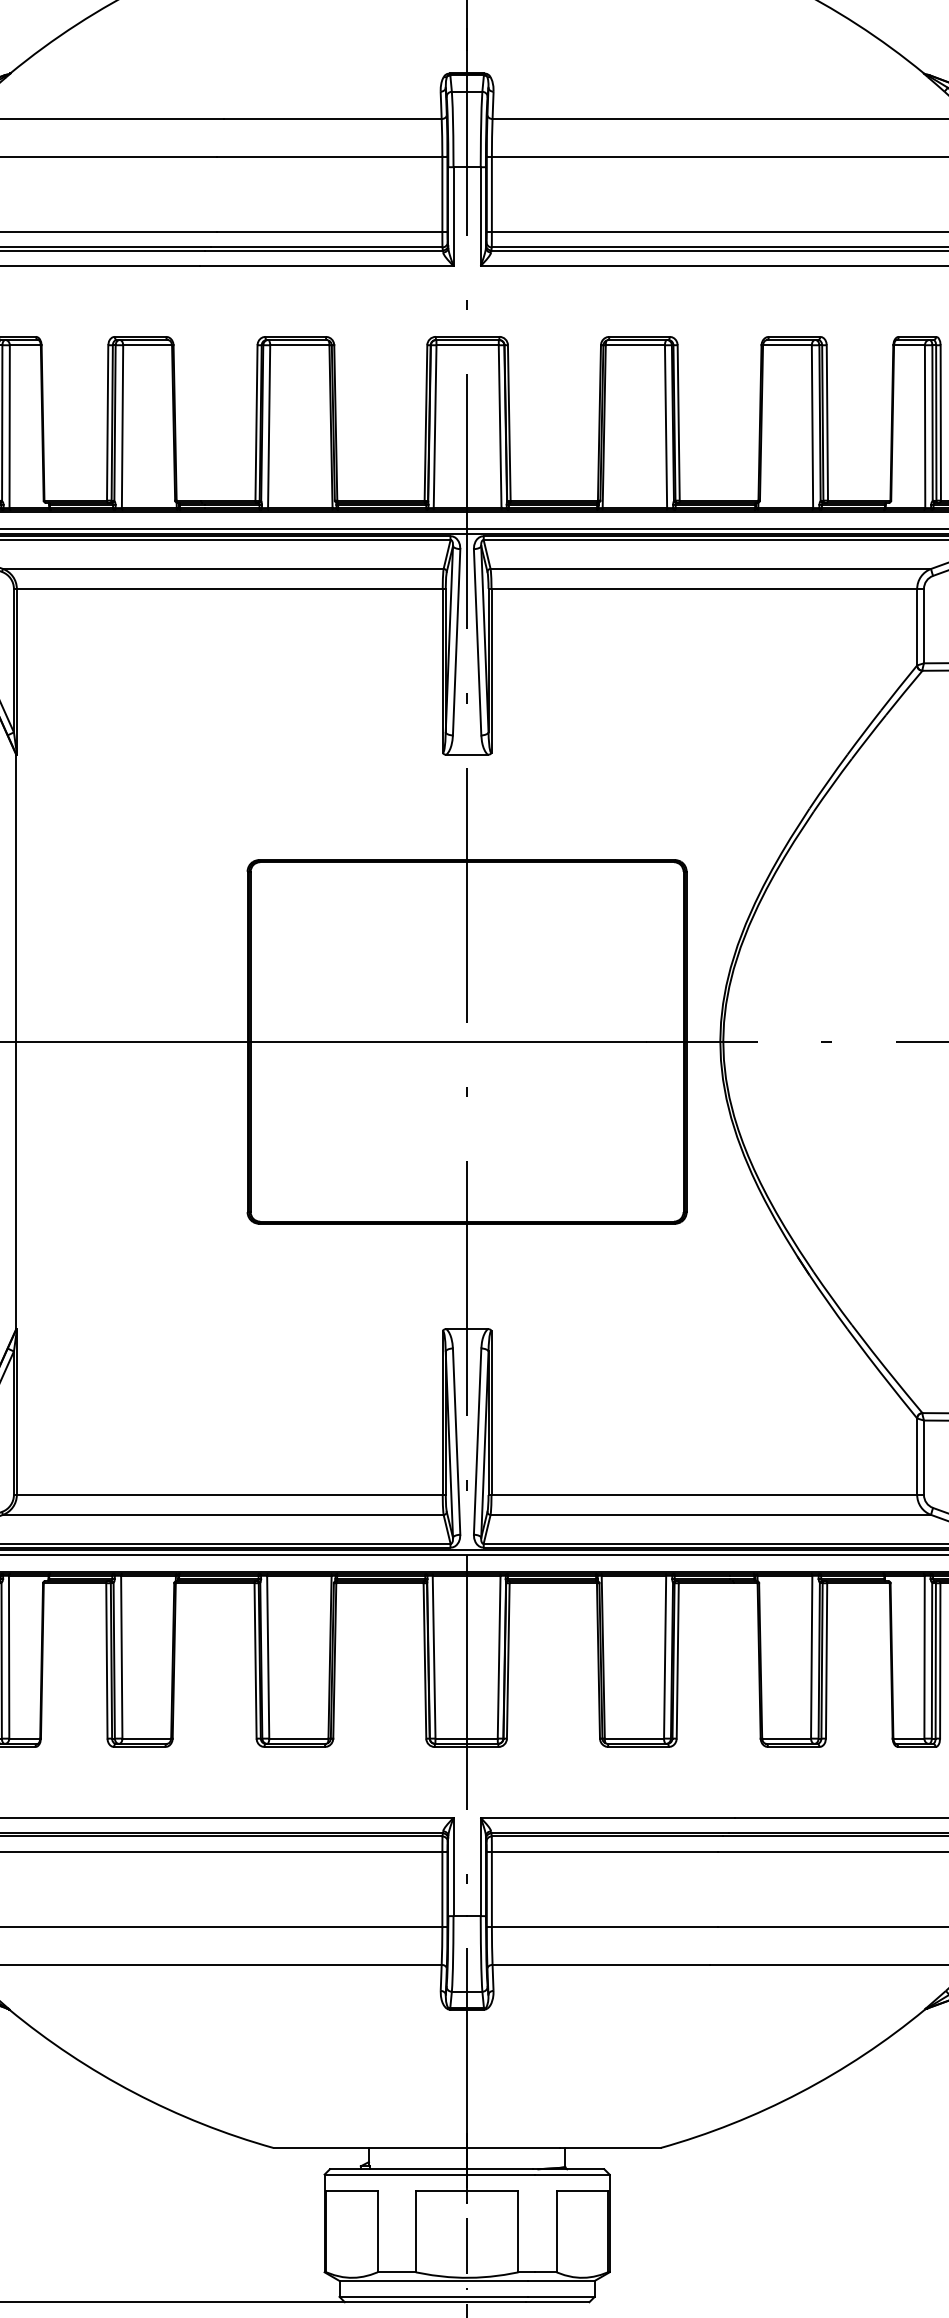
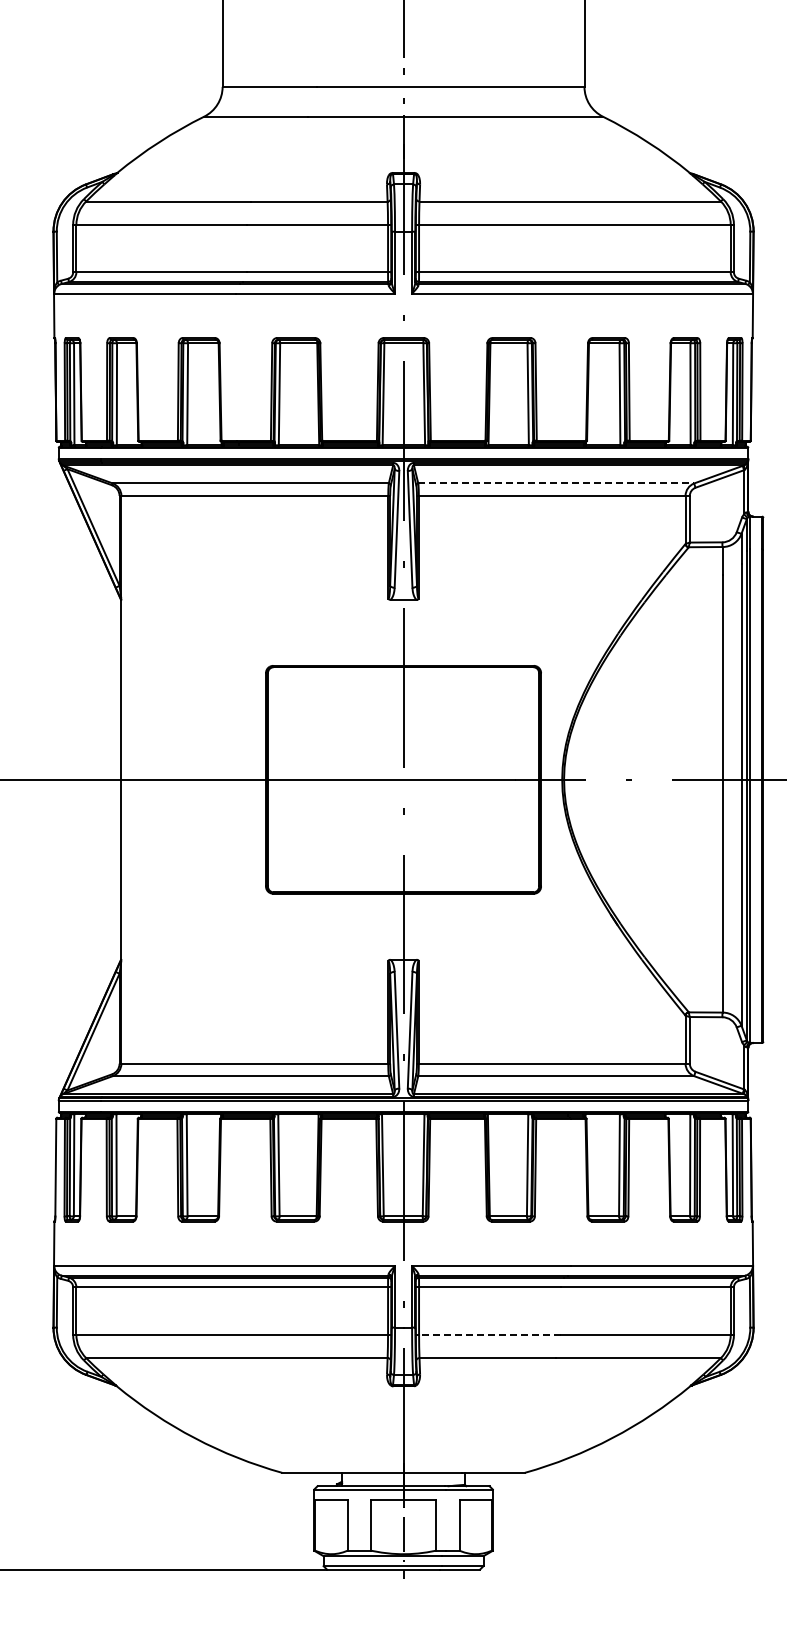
line: (711, 569) -> (556, 483), solid -> dashed
line: (604, 1927) -> (489, 1334), solid -> dashed

